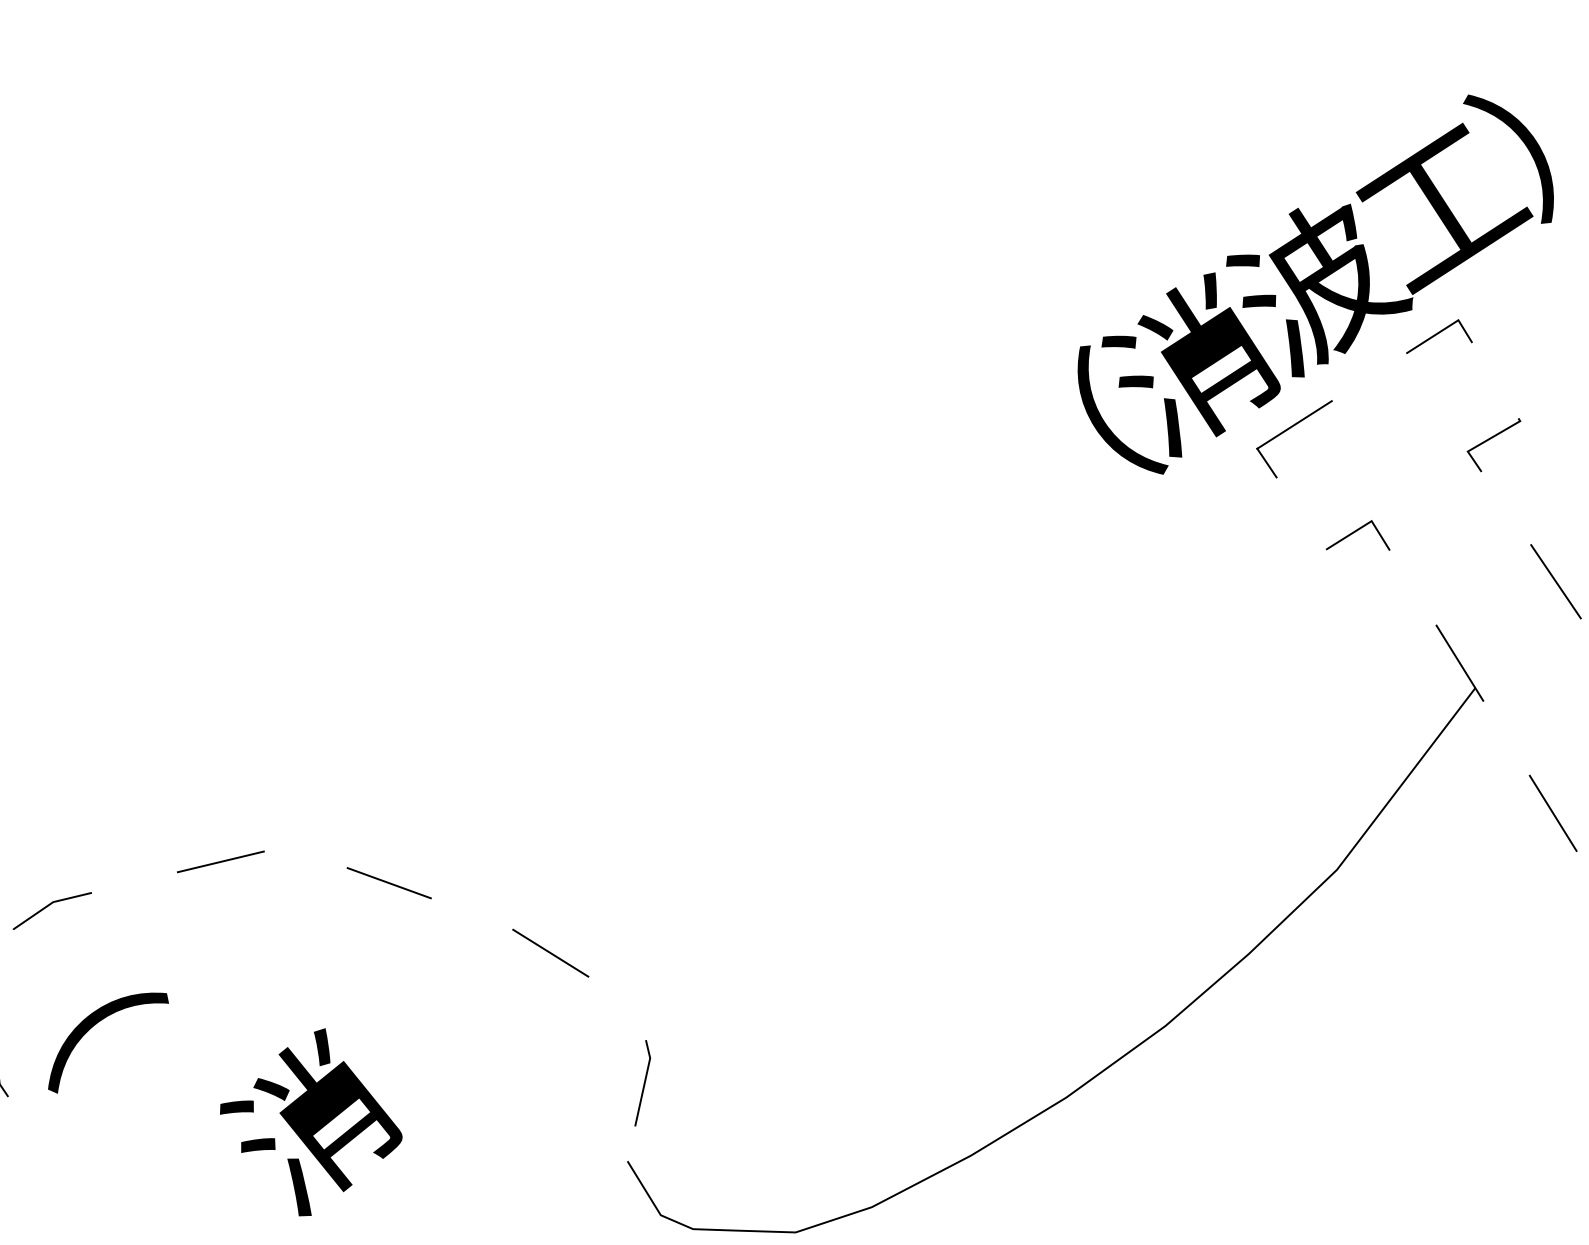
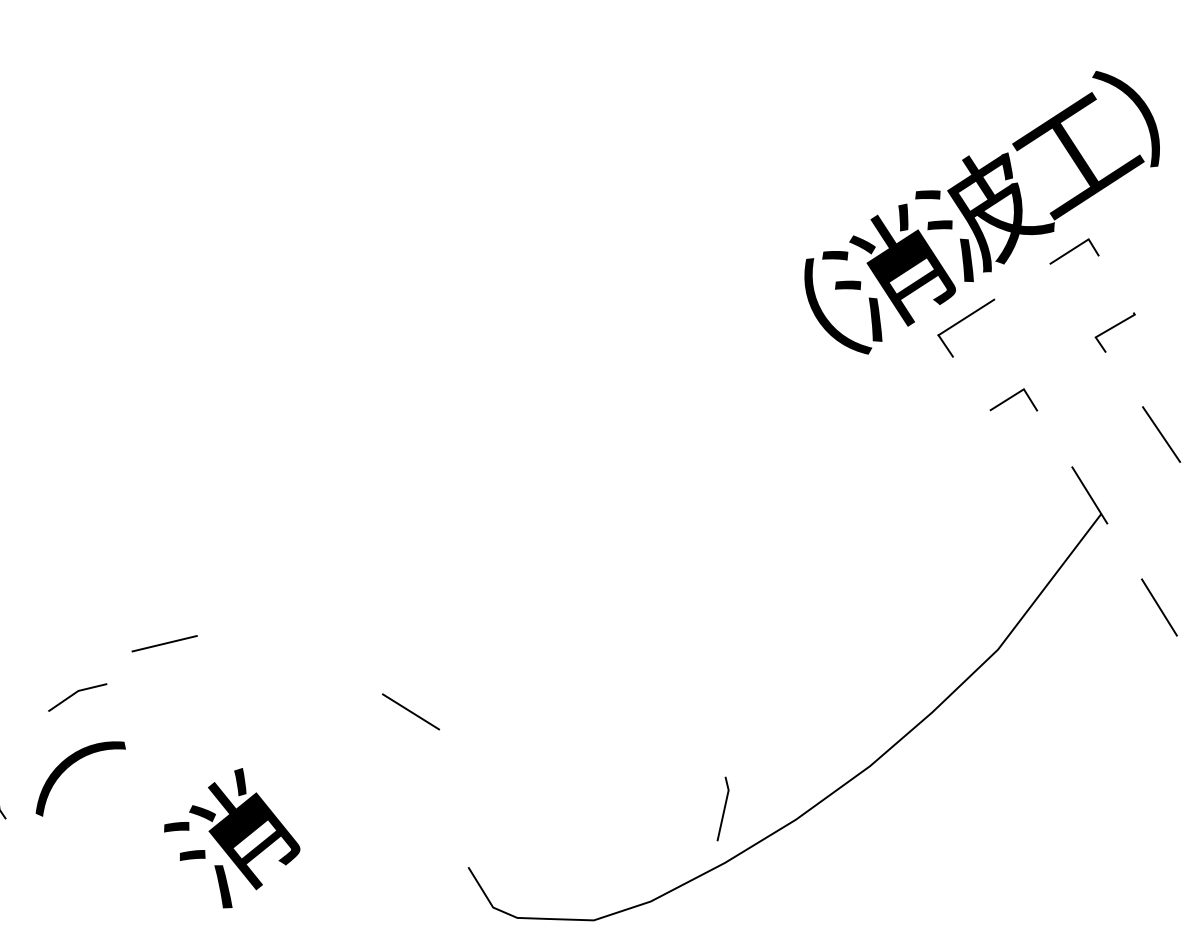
line: (388, 883) -> (289, 659), removed
line: (48, 906) -> (74, 694), moved
line: (643, 1083) -> (723, 809), moved

